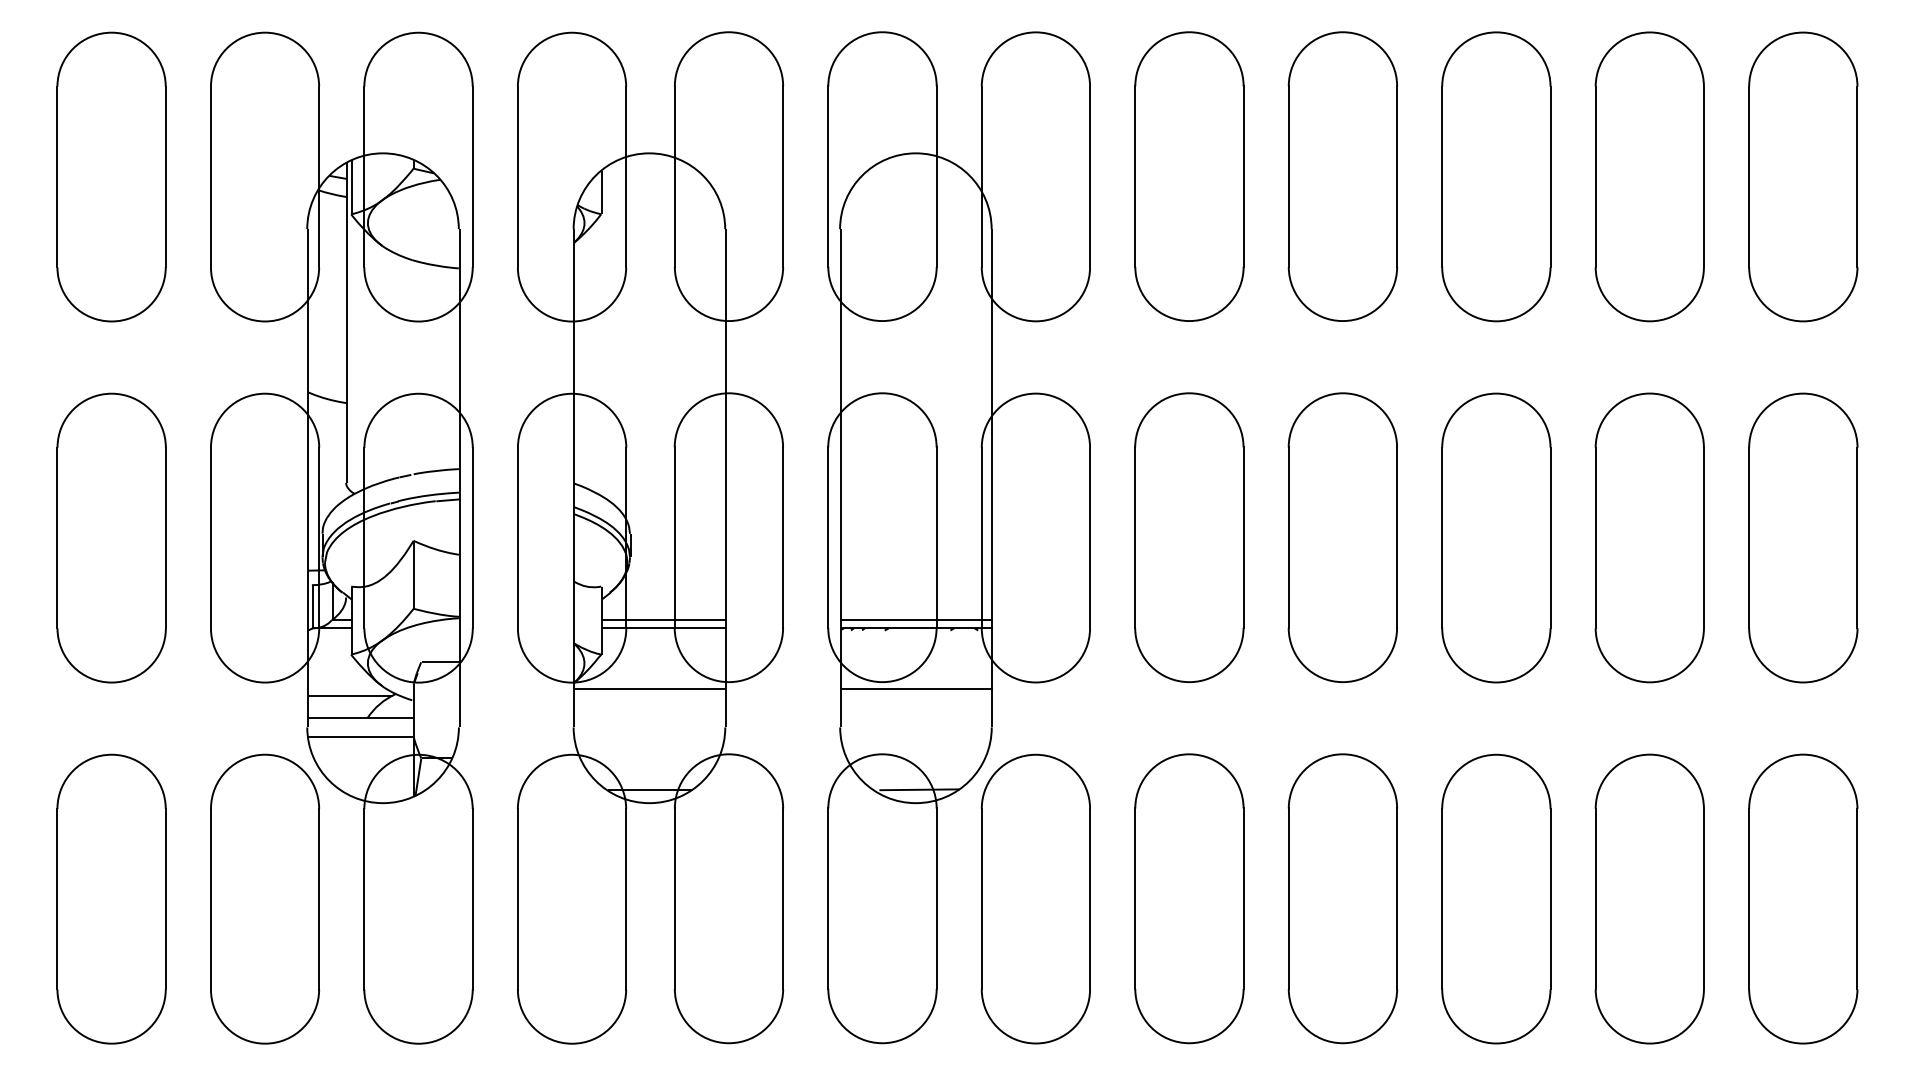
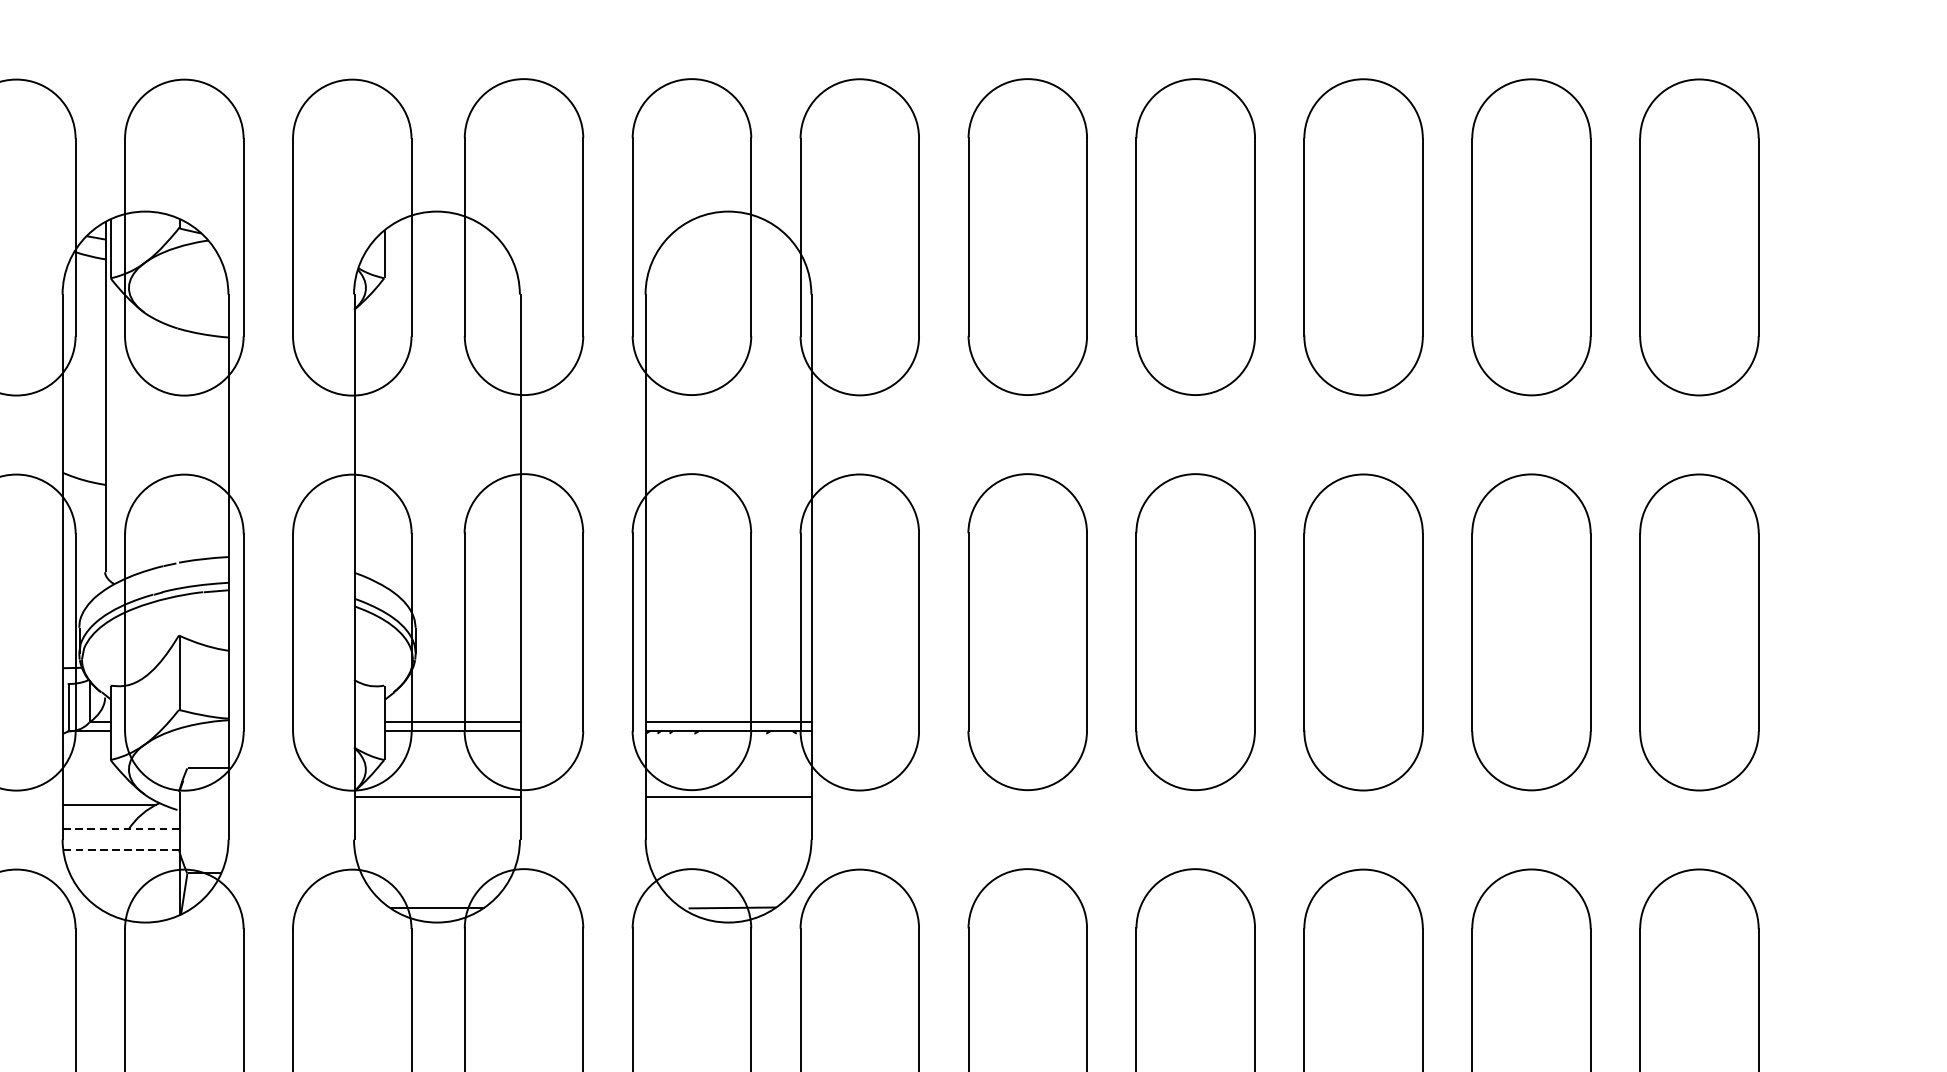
line: (361, 718) -> (121, 829), solid -> dashed
line: (361, 736) -> (121, 849), solid -> dashed

